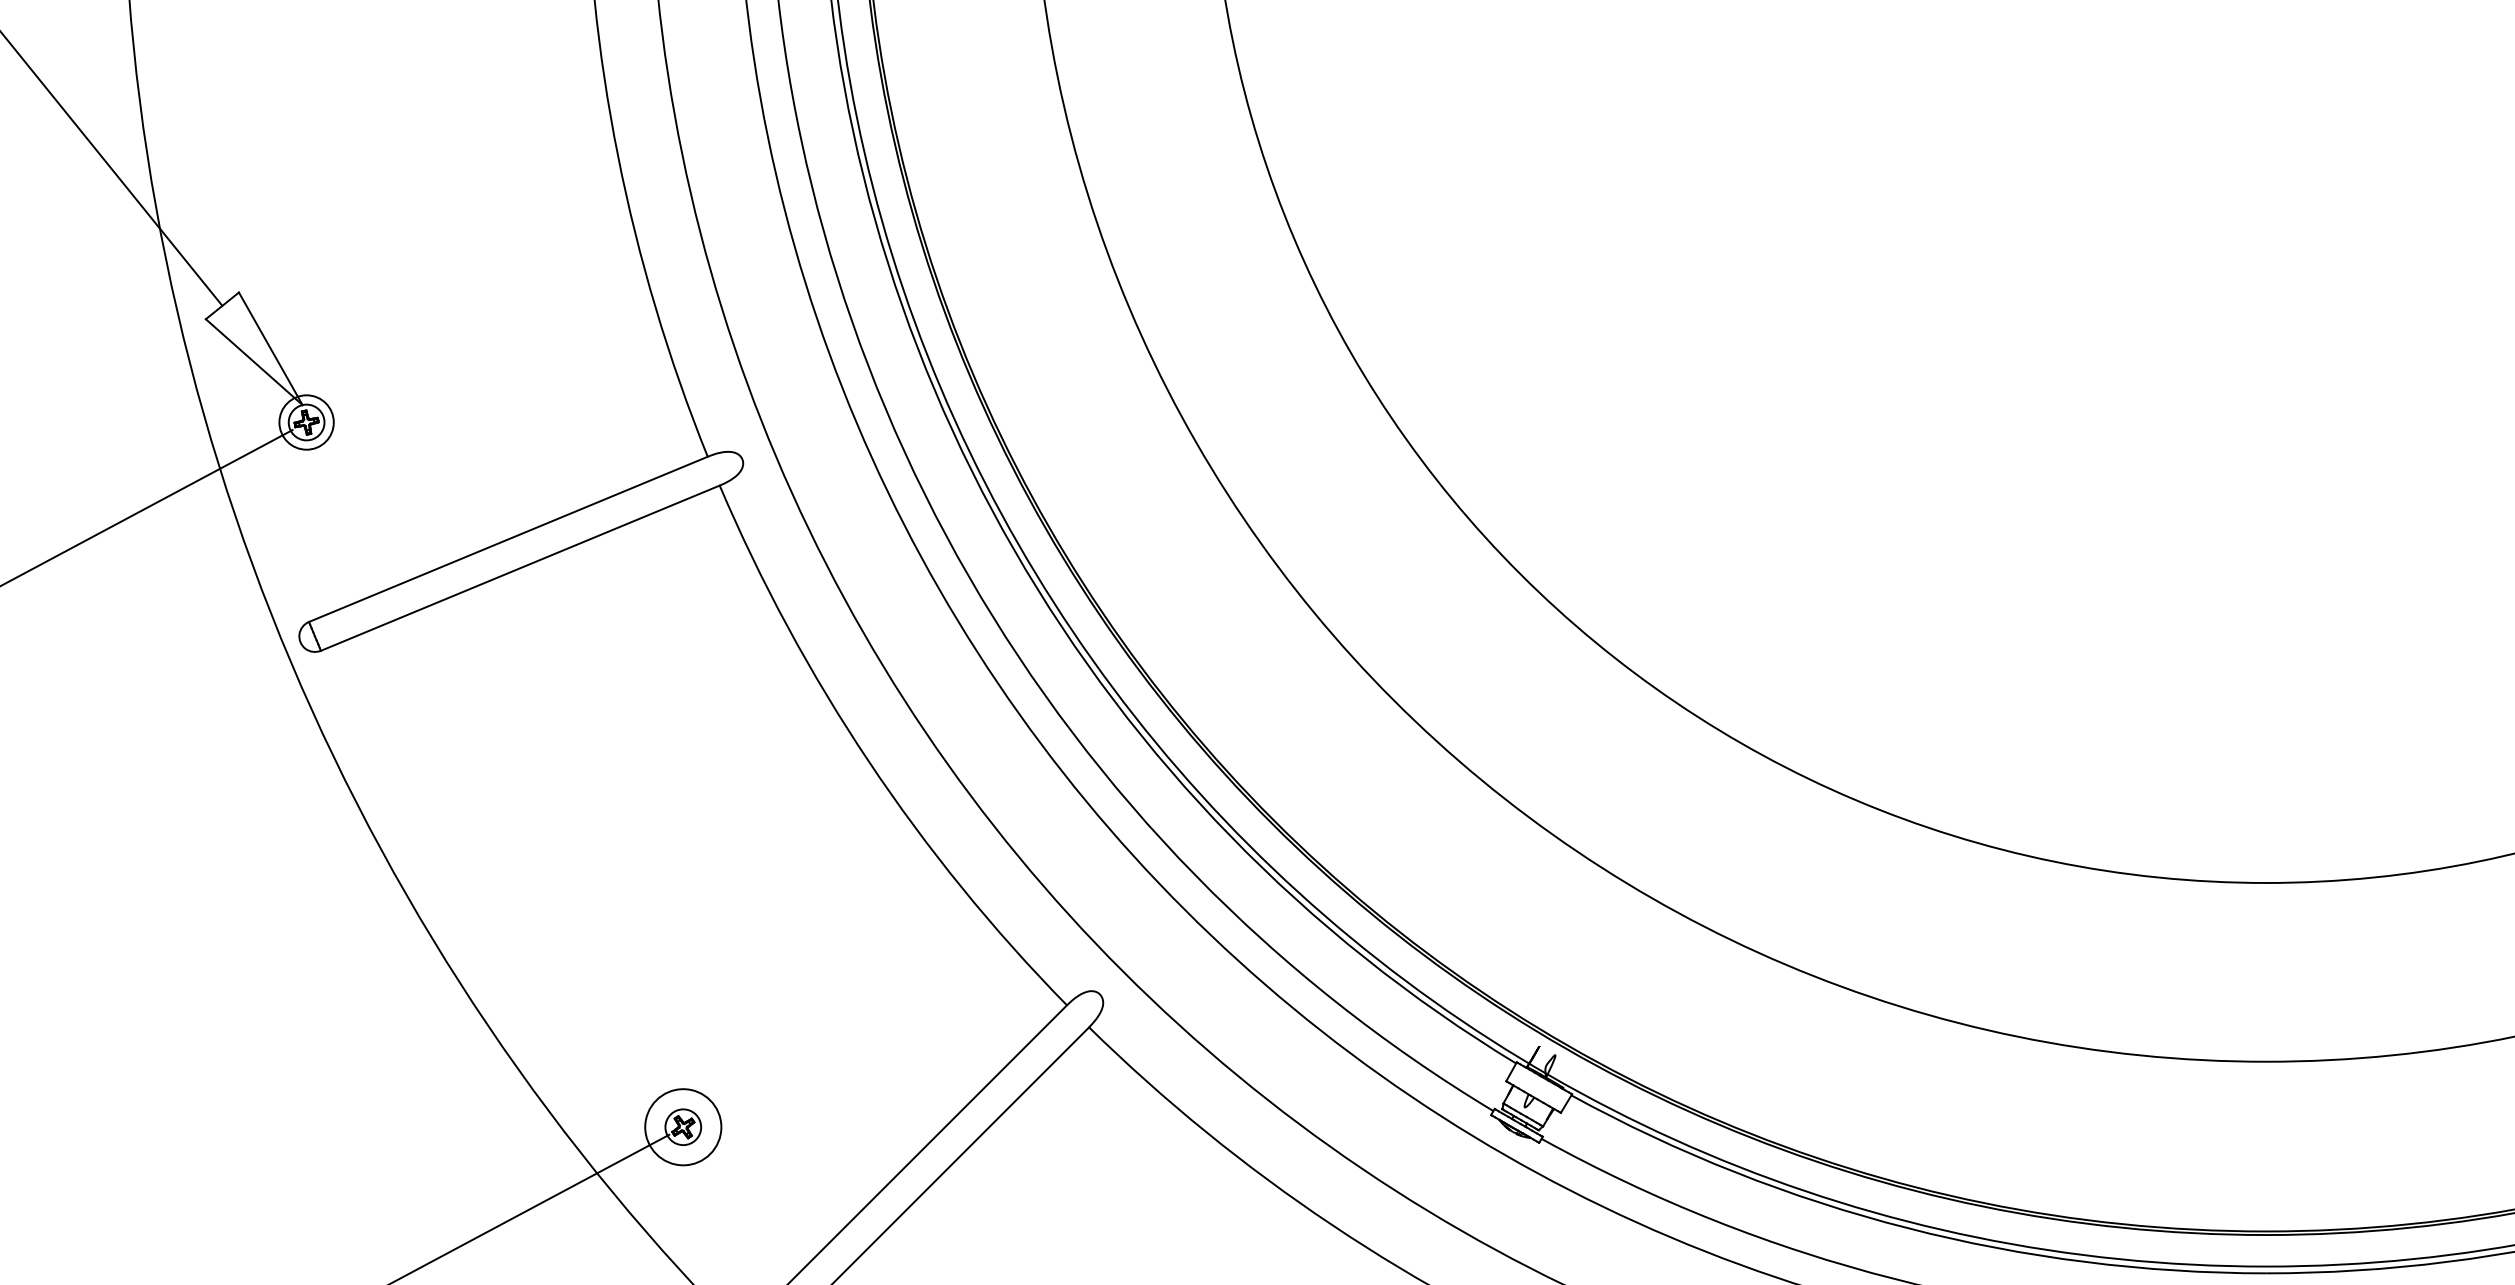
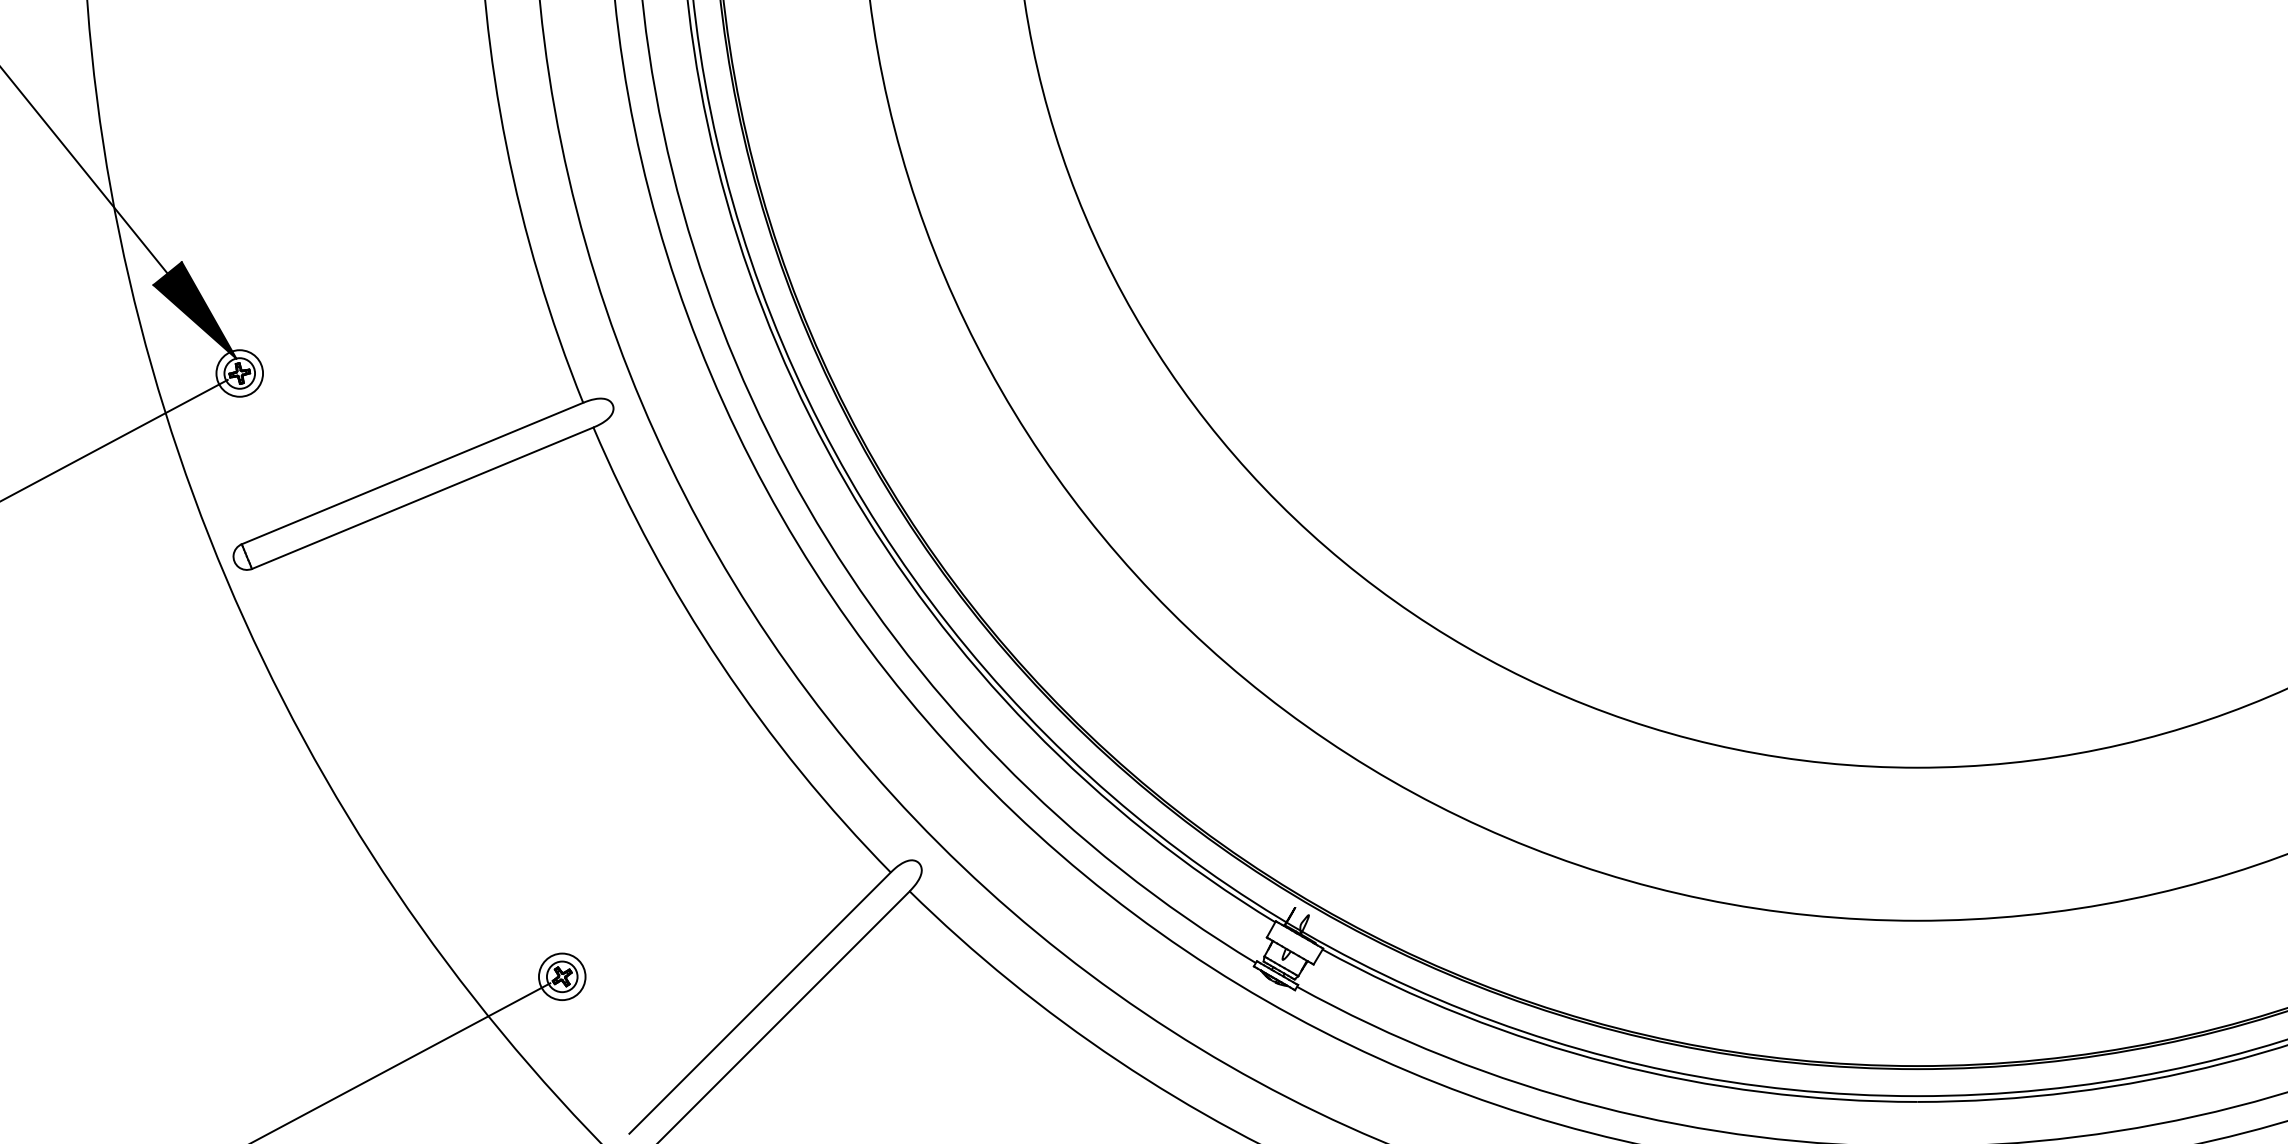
fill: (253, 348) -> (194, 310), added
circle: (682, 1126) -> (561, 976), size x0.71

